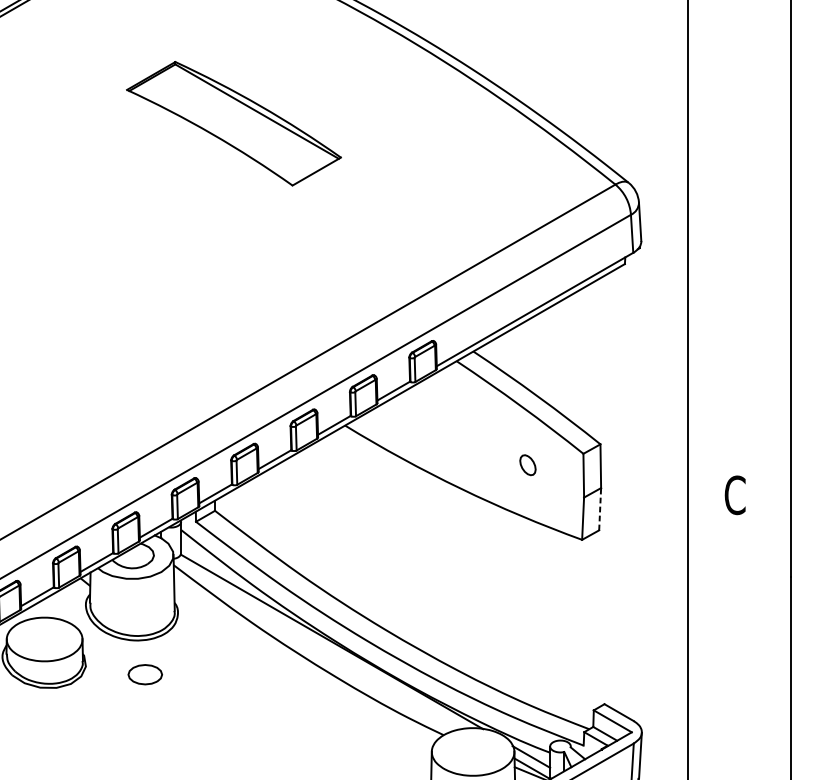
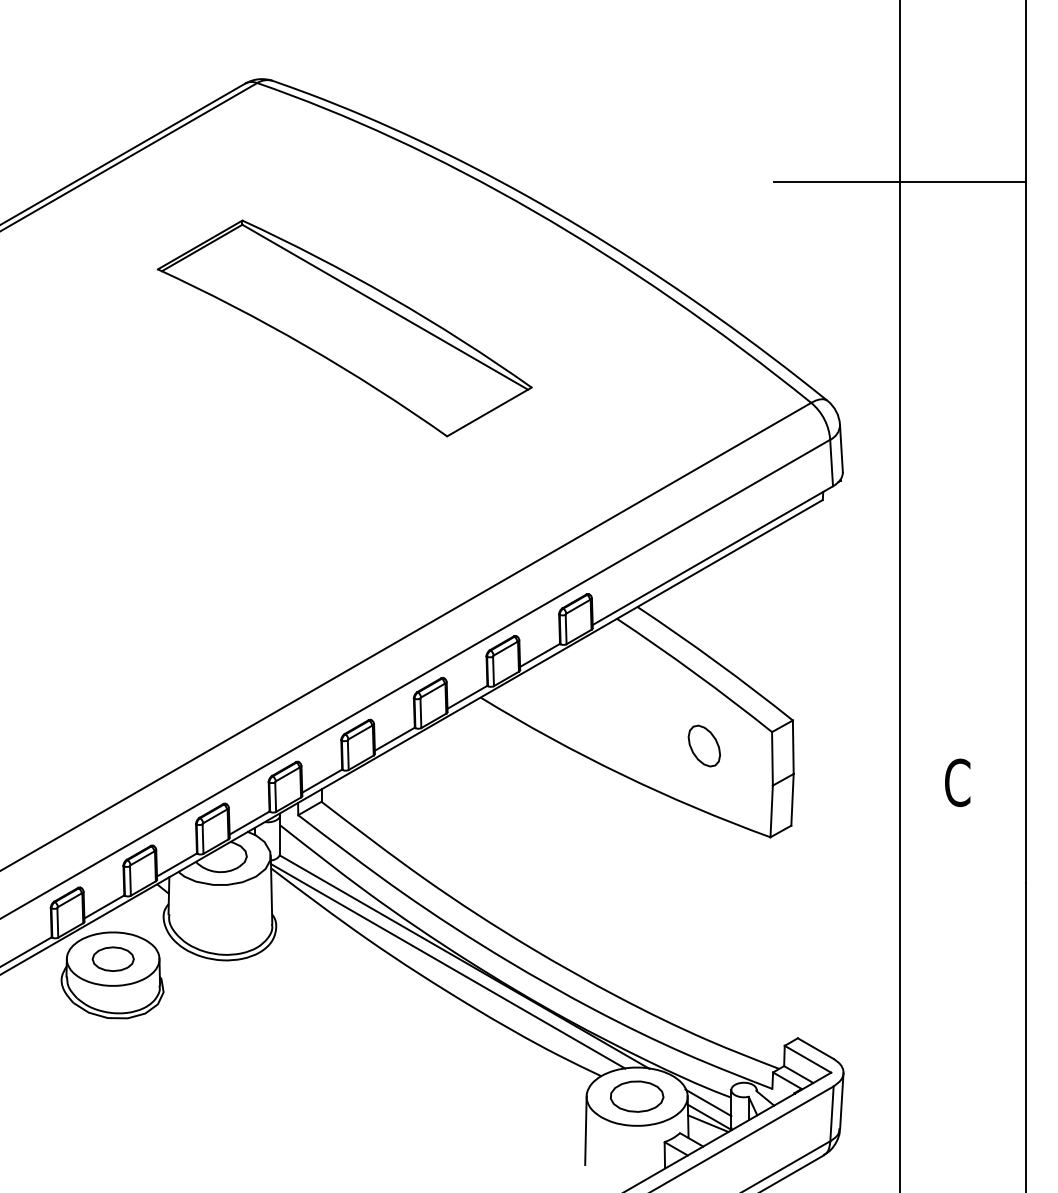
line: (687, 4) -> (899, 182), added
part: (233, 123) -> (344, 328), size x1.43
part: (527, 464) -> (703, 745), size x1.67
line: (600, 508) -> (792, 799), dashed -> solid
line: (318, 645) -> (448, 966), added
part: (144, 674) -> (112, 958), moved
part: (472, 751) -> (636, 1096), added

